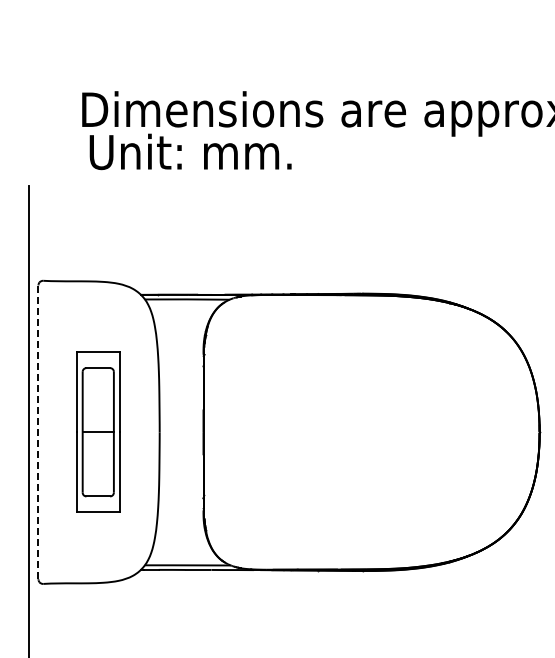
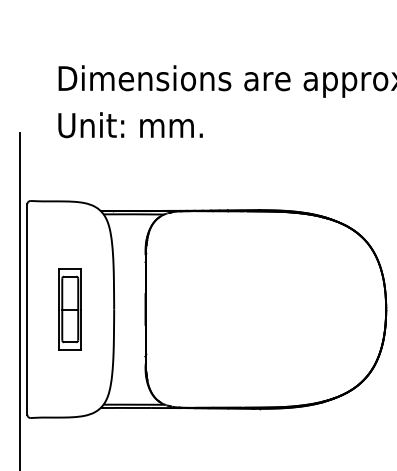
text: (190, 151) -> (130, 124), moved
line: (38, 432) -> (27, 309), dashed -> solid
part: (98, 432) -> (70, 309), size x0.71

